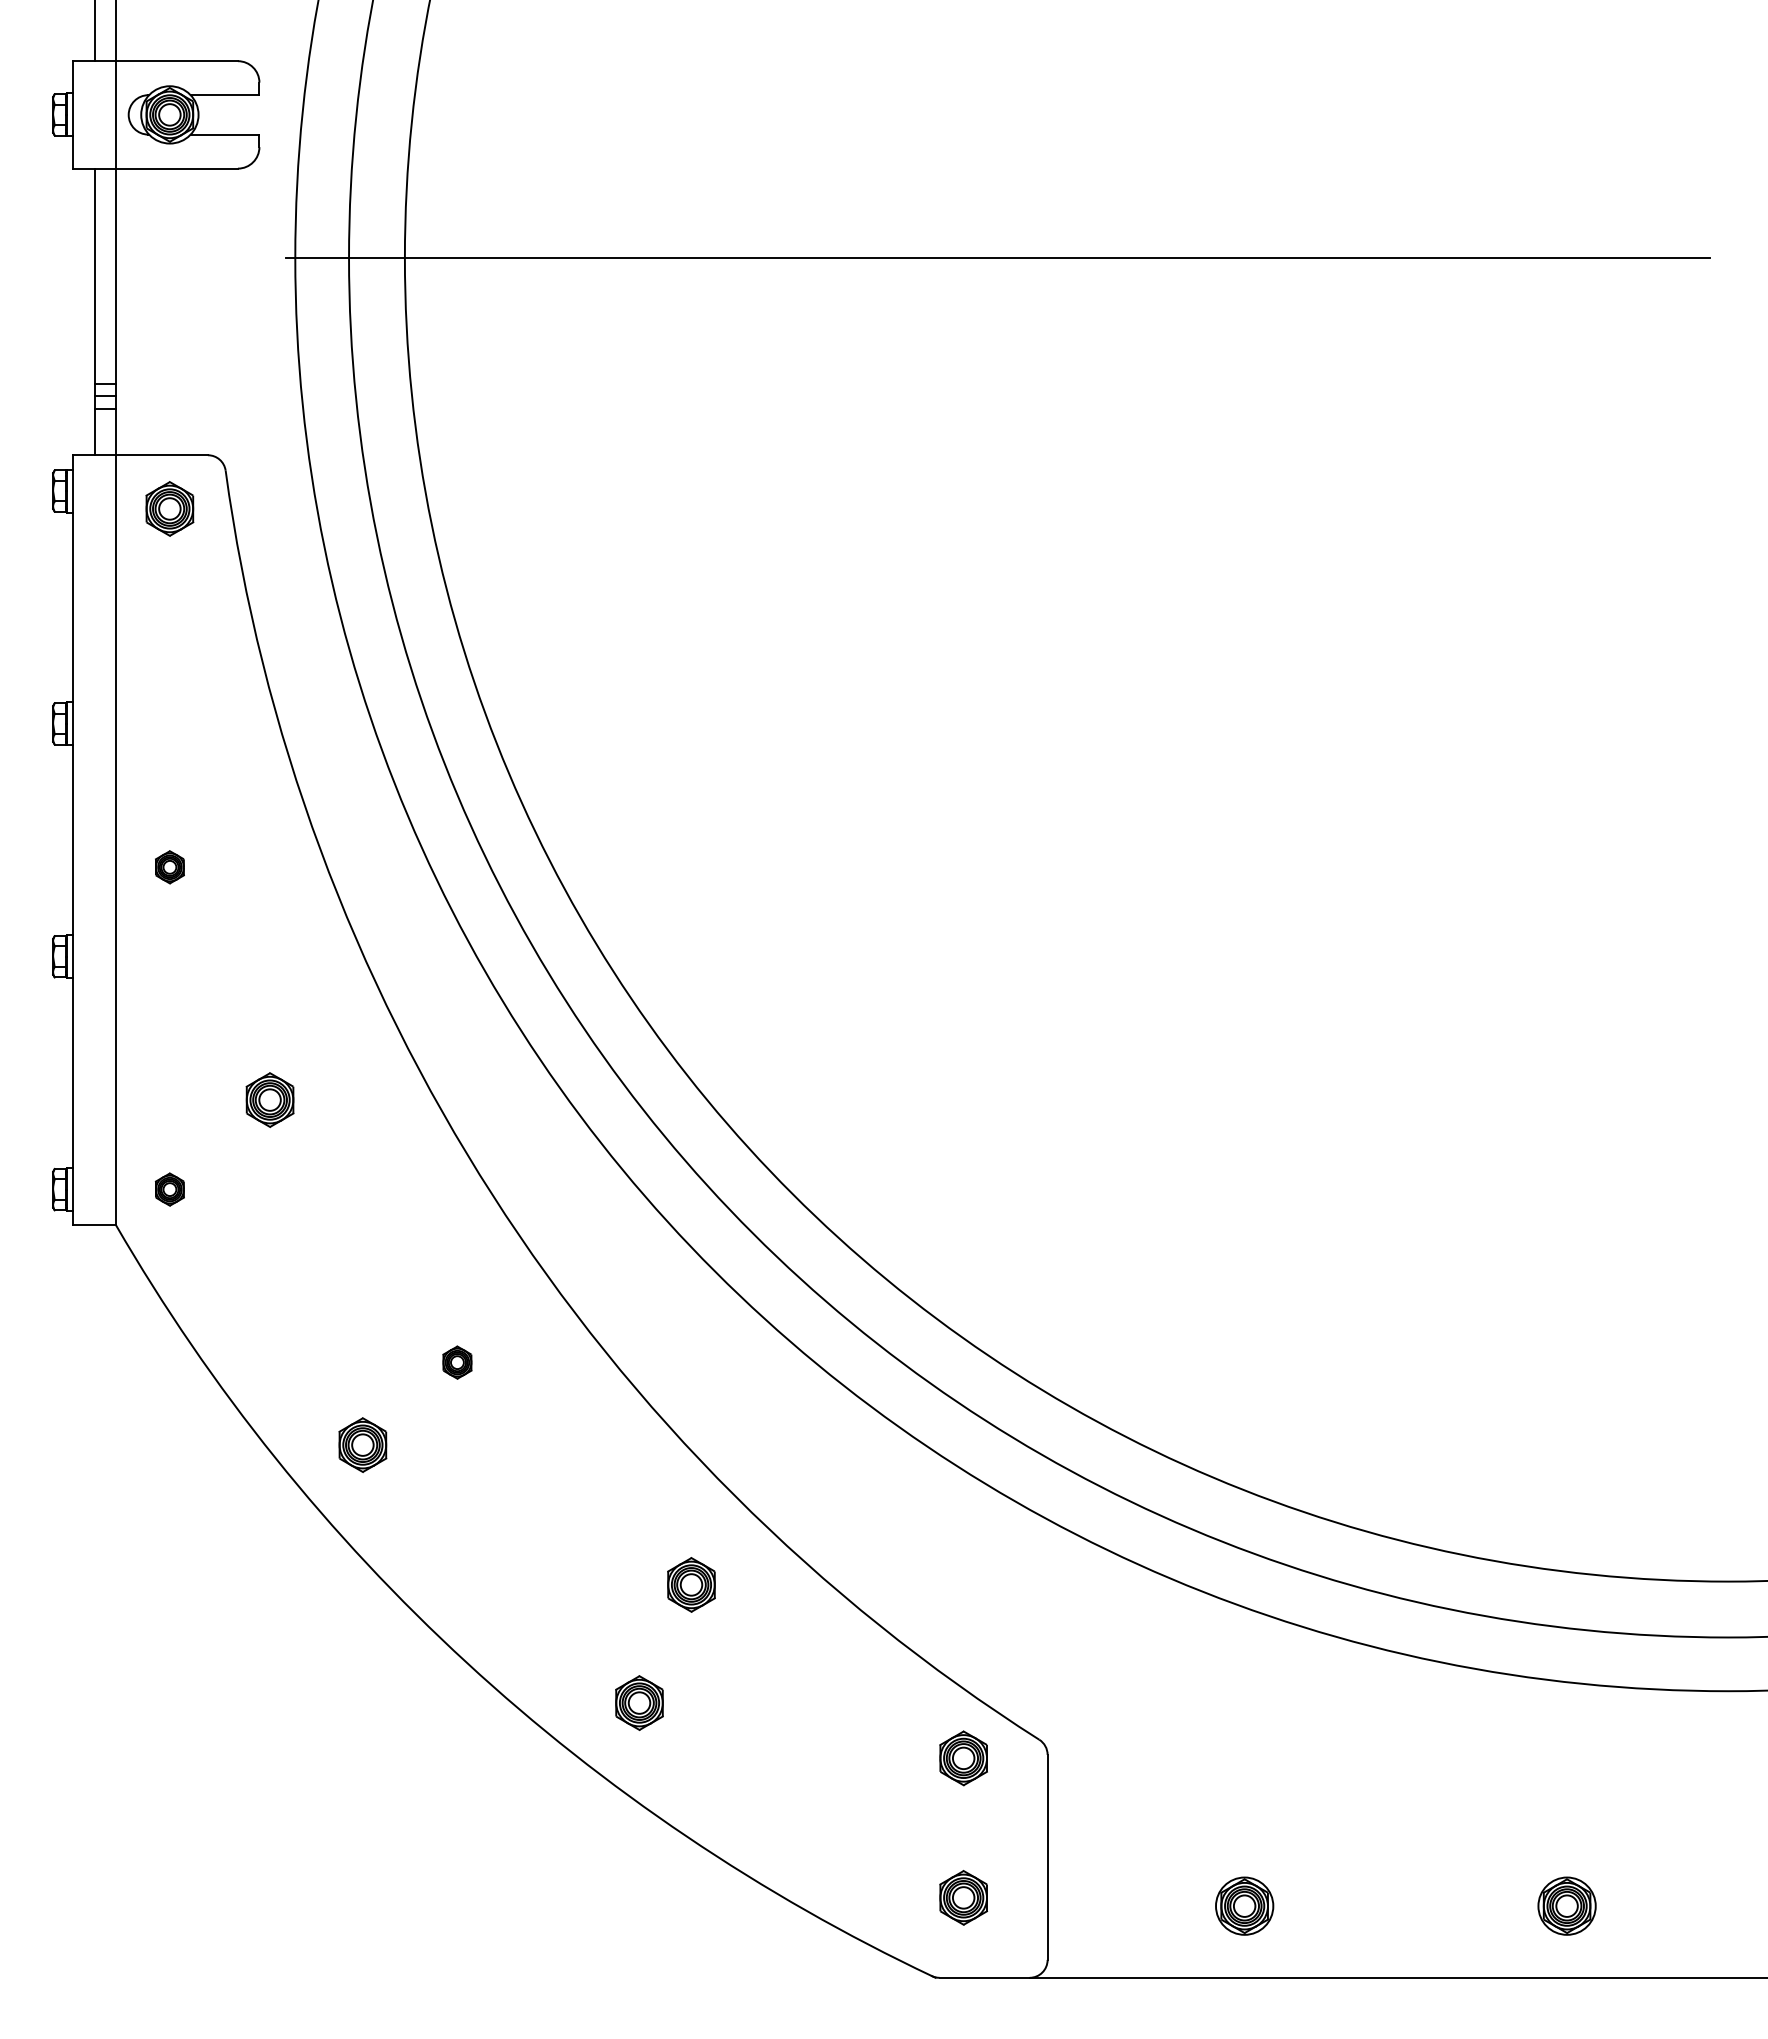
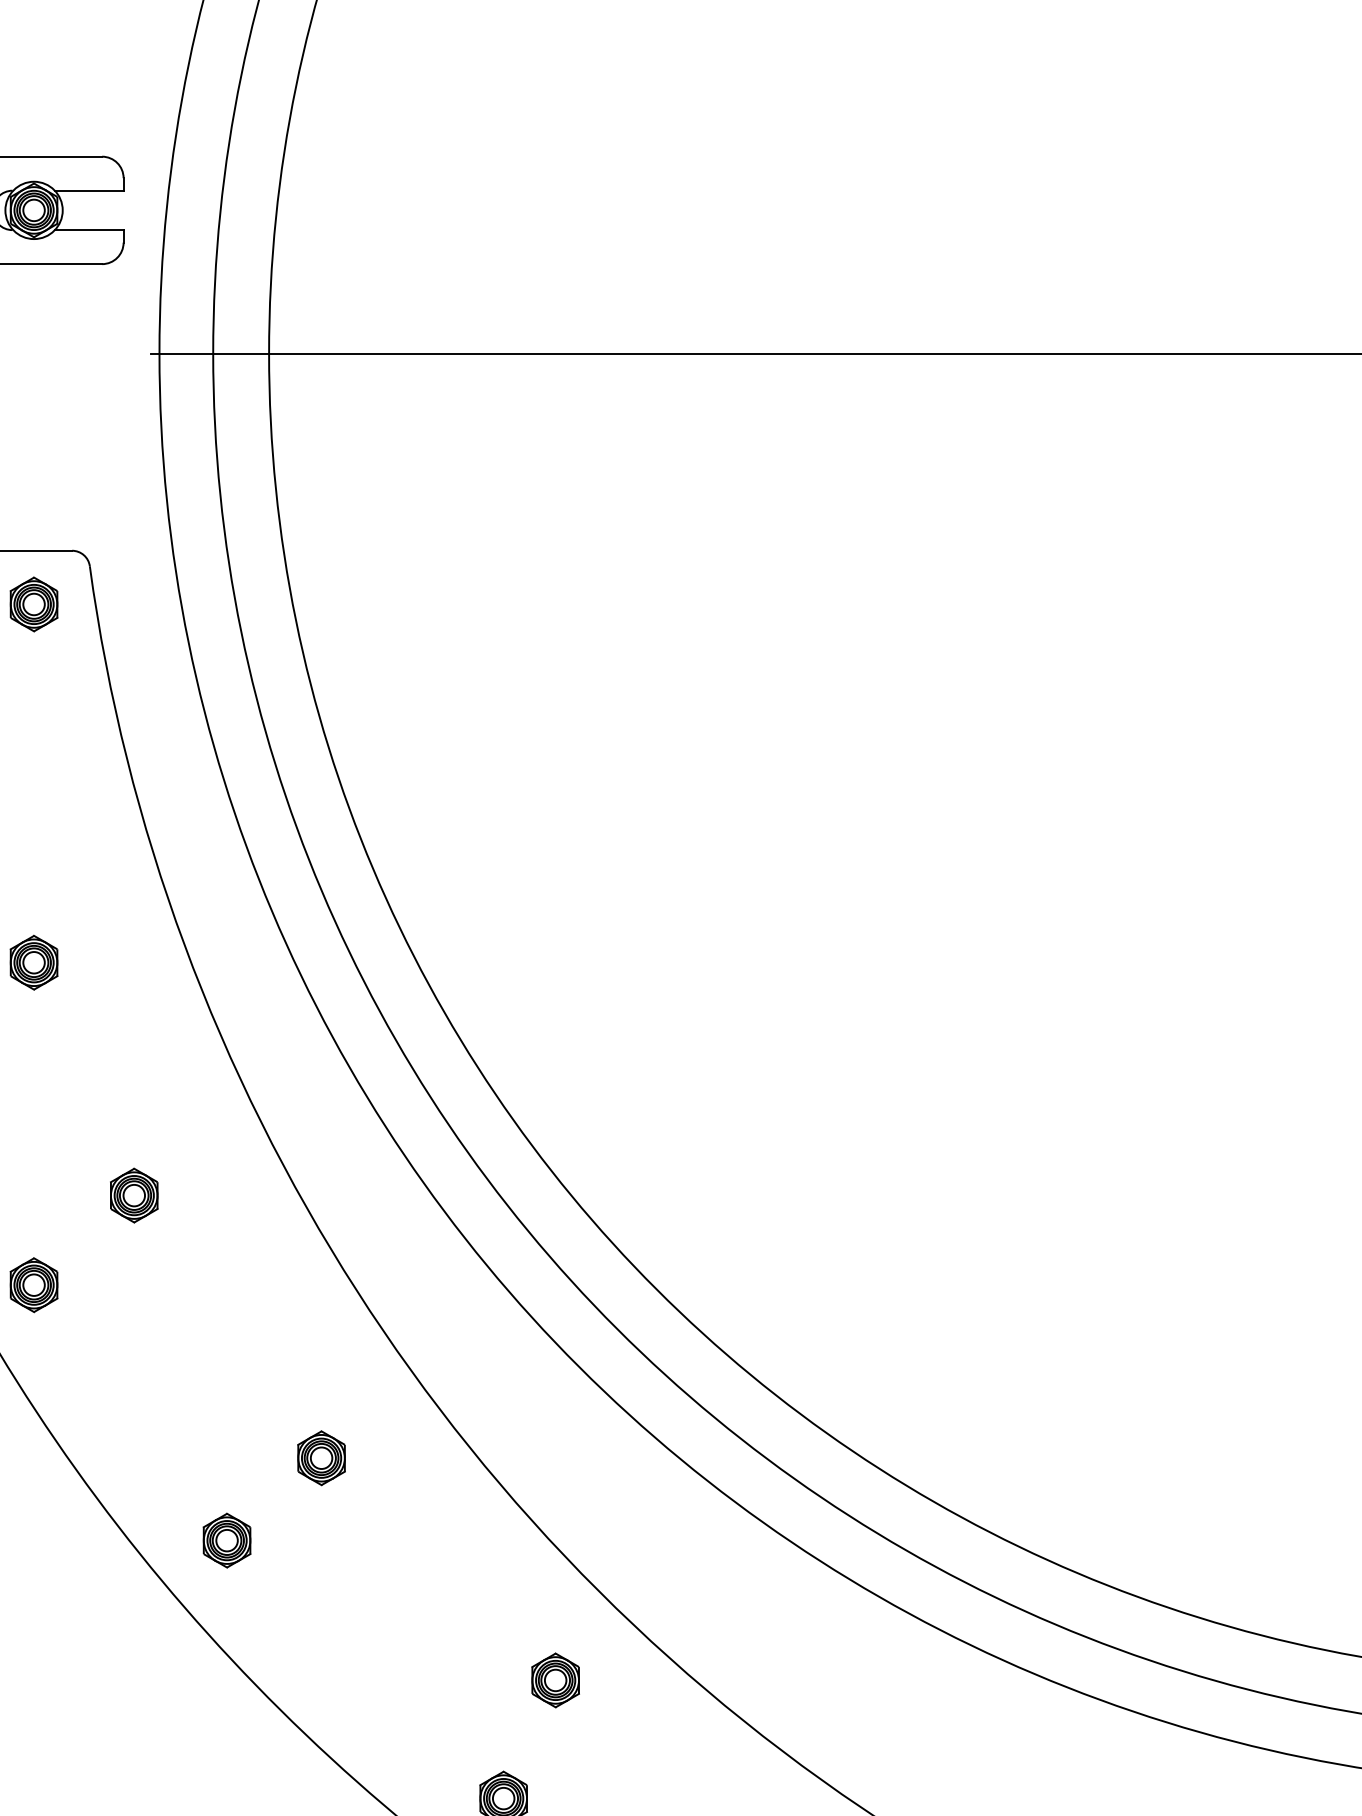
part: (169, 867) -> (33, 963), size x1.67
part: (169, 1189) -> (33, 1285), size x1.67
part: (457, 1362) -> (321, 1458), size x1.67

